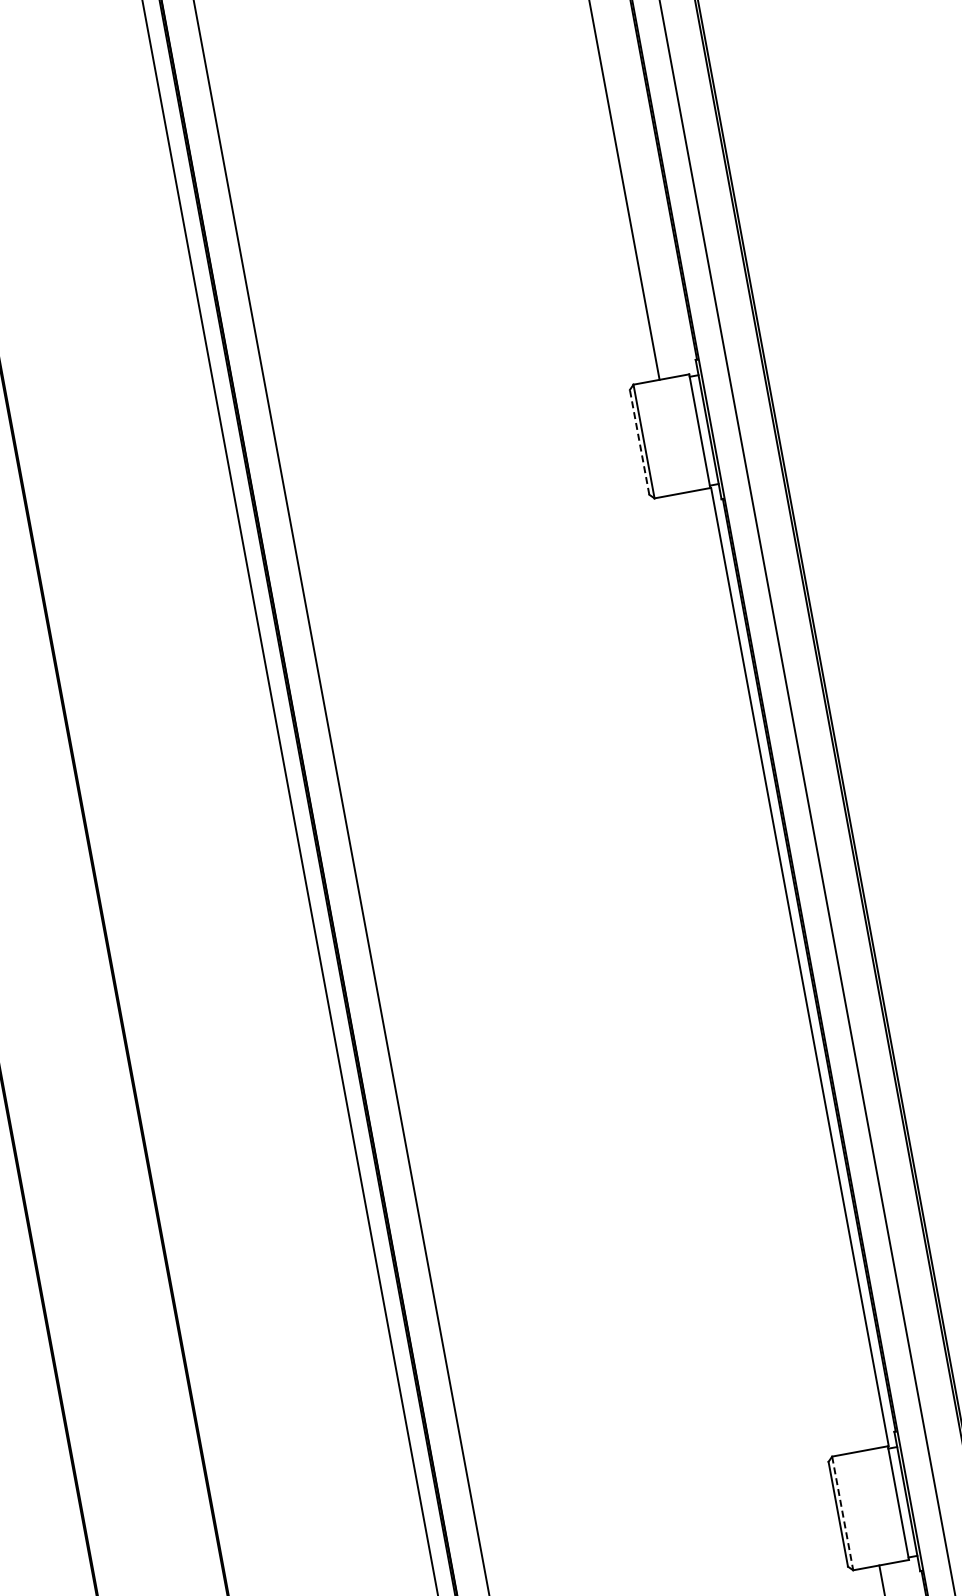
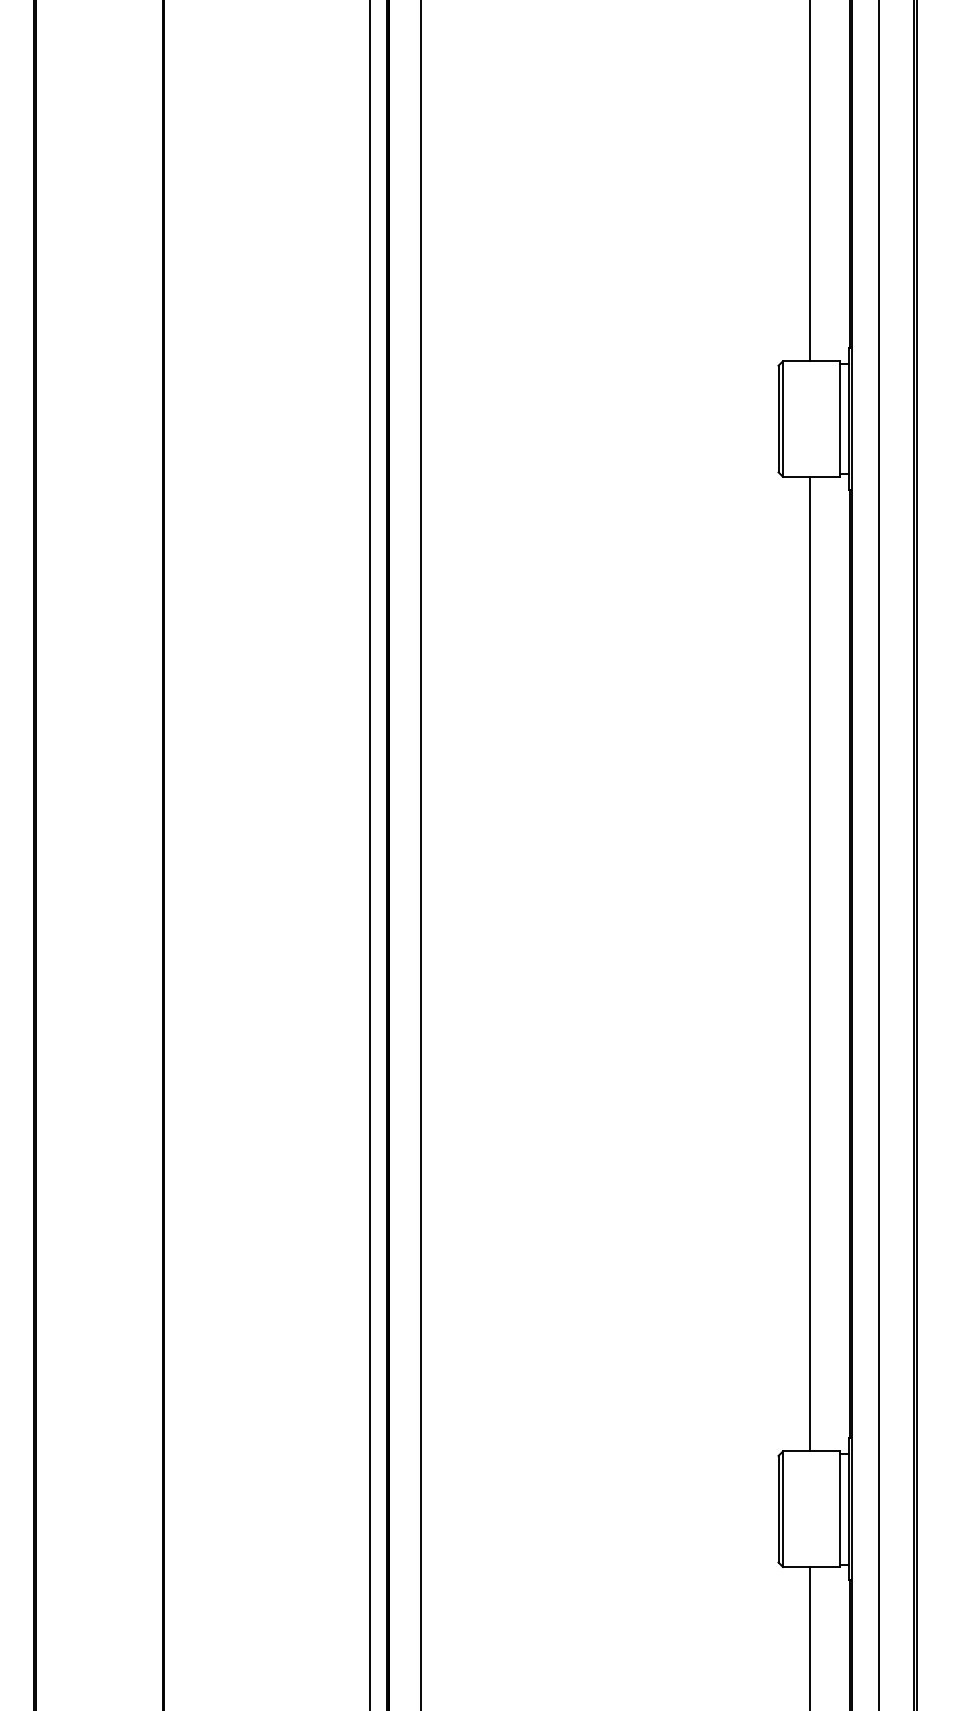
line: (639, 441) -> (778, 418), dashed -> solid
line: (799, 966) -> (809, 963), moved
line: (843, 1513) -> (783, 1509), dashed -> solid

